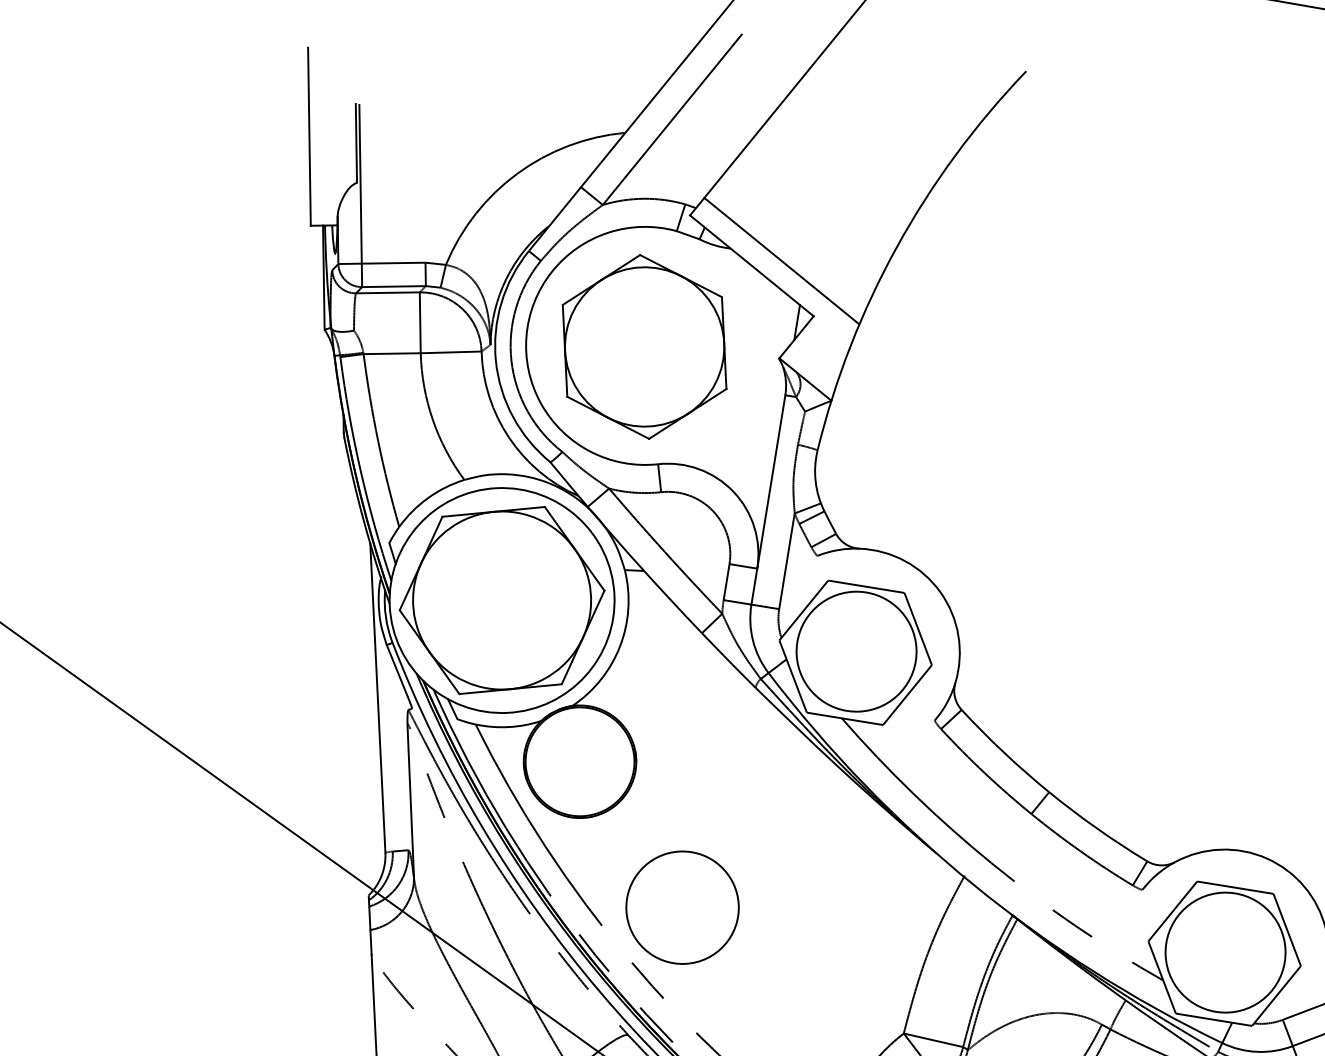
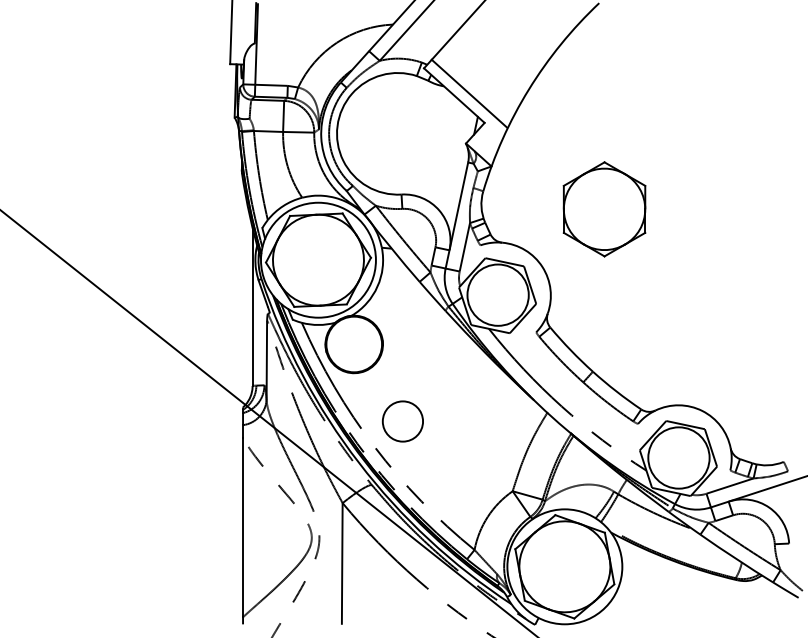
part: (644, 347) -> (604, 209), moved
circle: (681, 907) -> (402, 421), size x0.7

